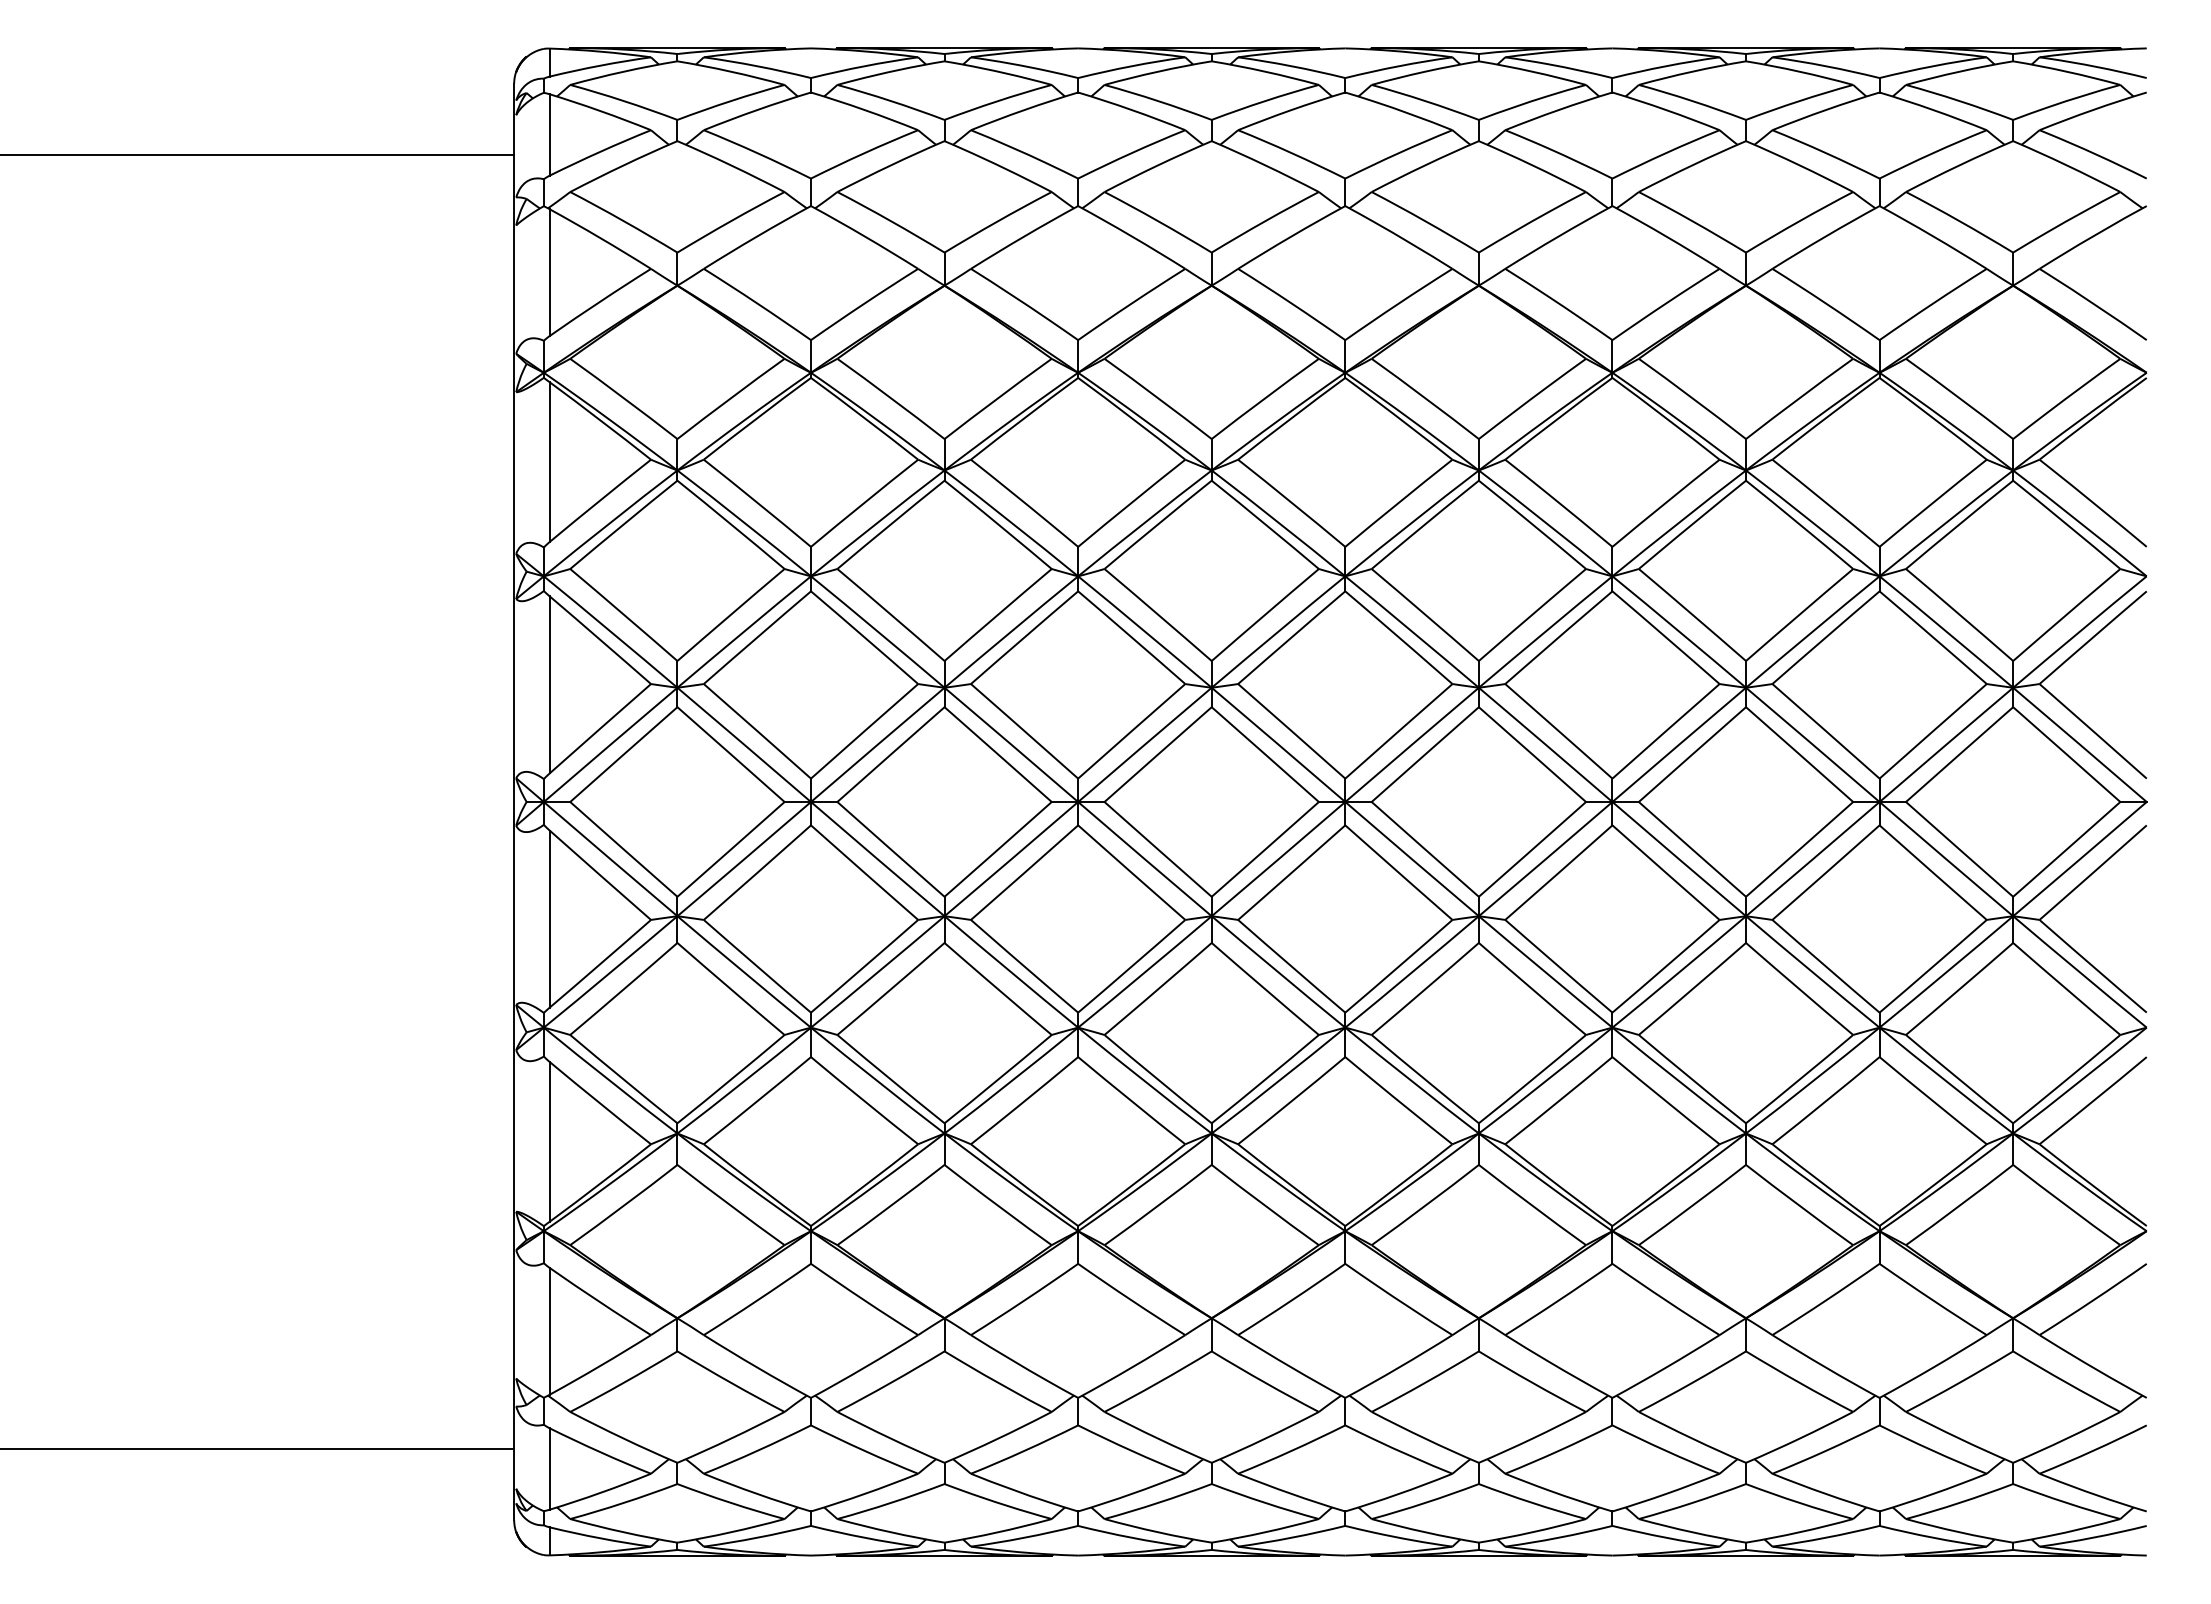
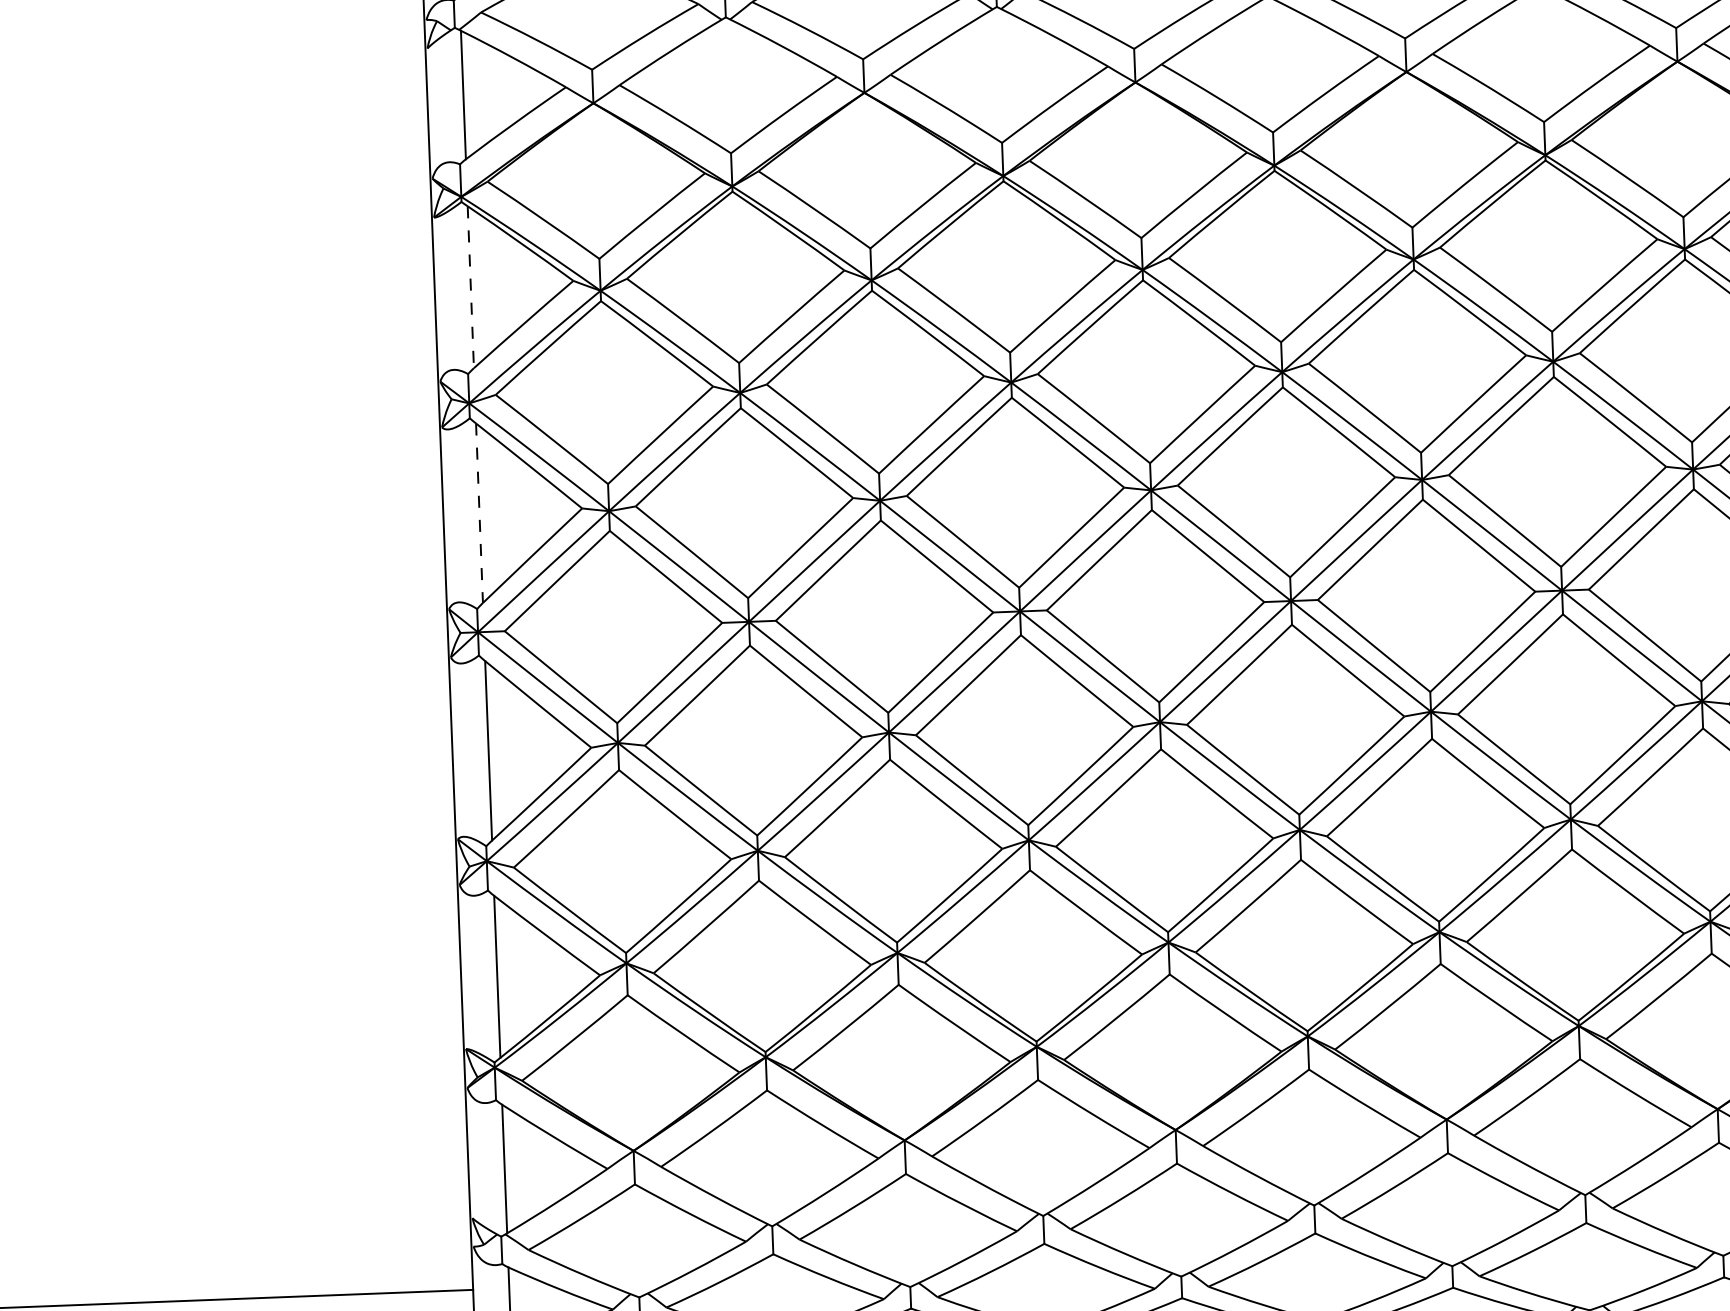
line: (549, 462) -> (470, 287), solid -> dashed
line: (549, 685) -> (479, 513), solid -> dashed

